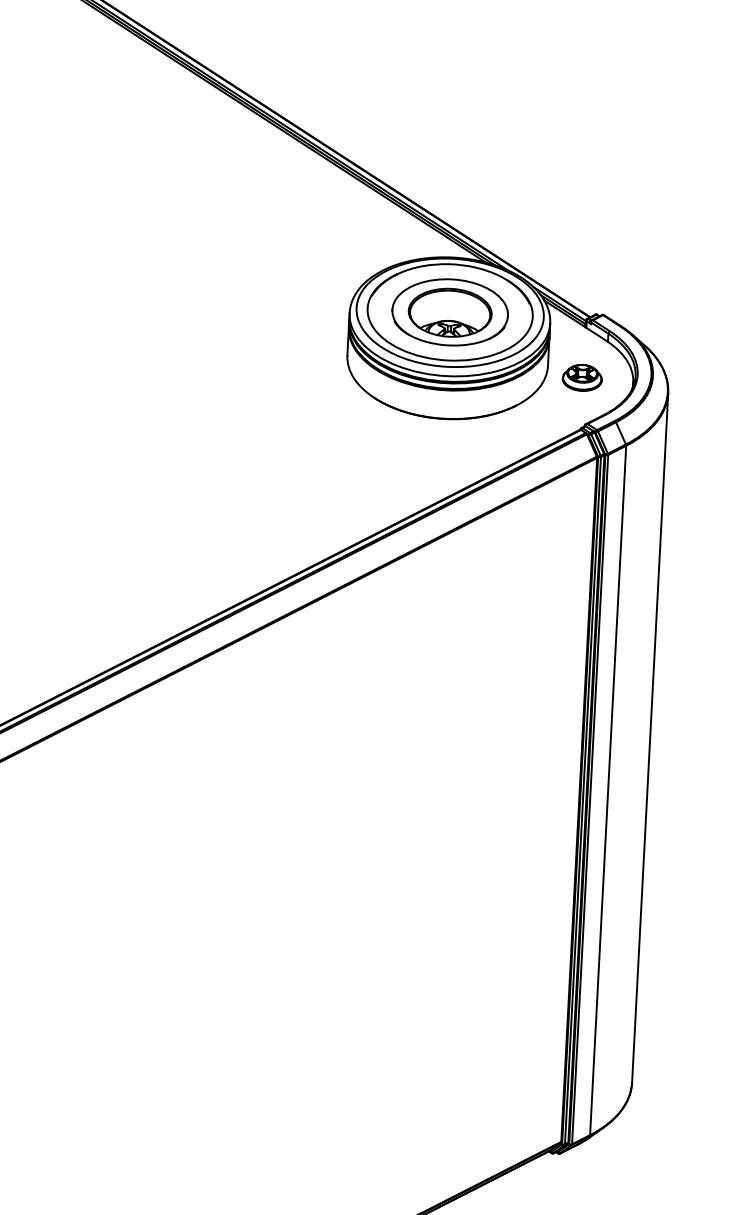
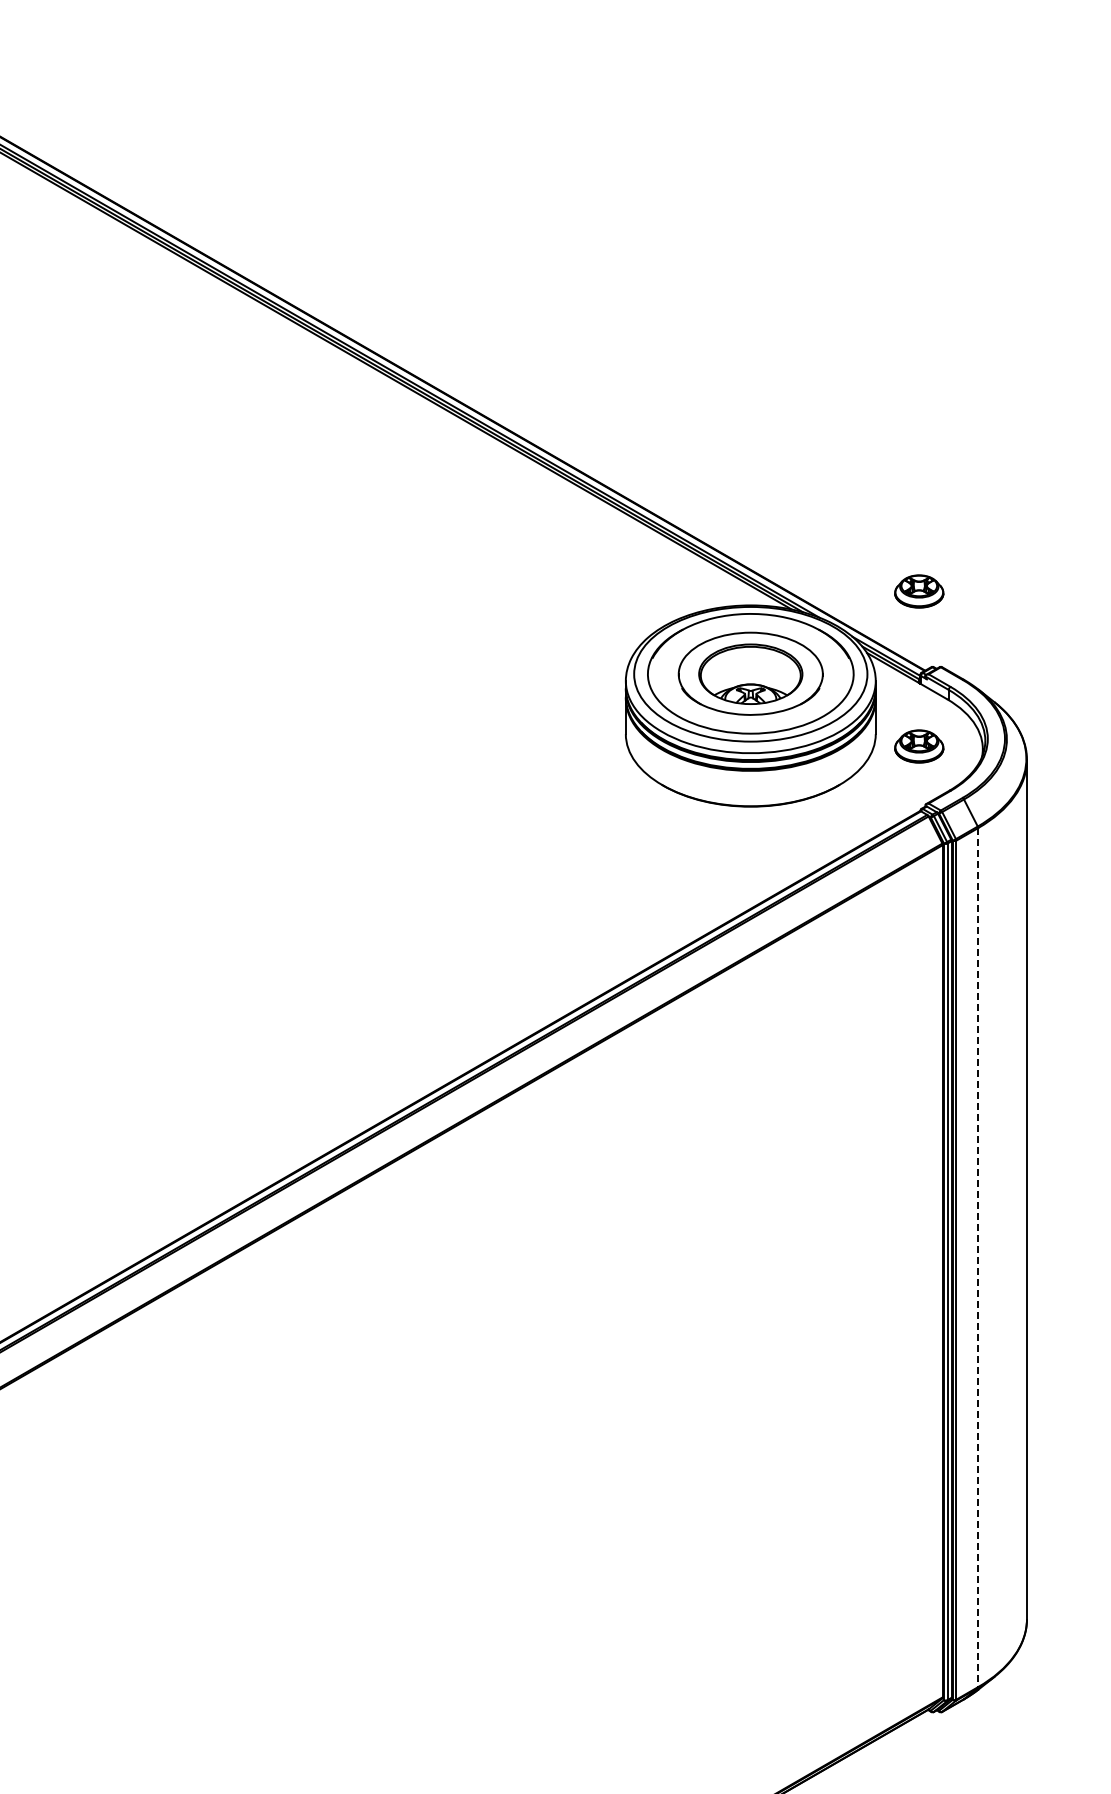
part: (589, 253) -> (919, 591), added
line: (608, 790) -> (978, 1257), solid -> dashed

